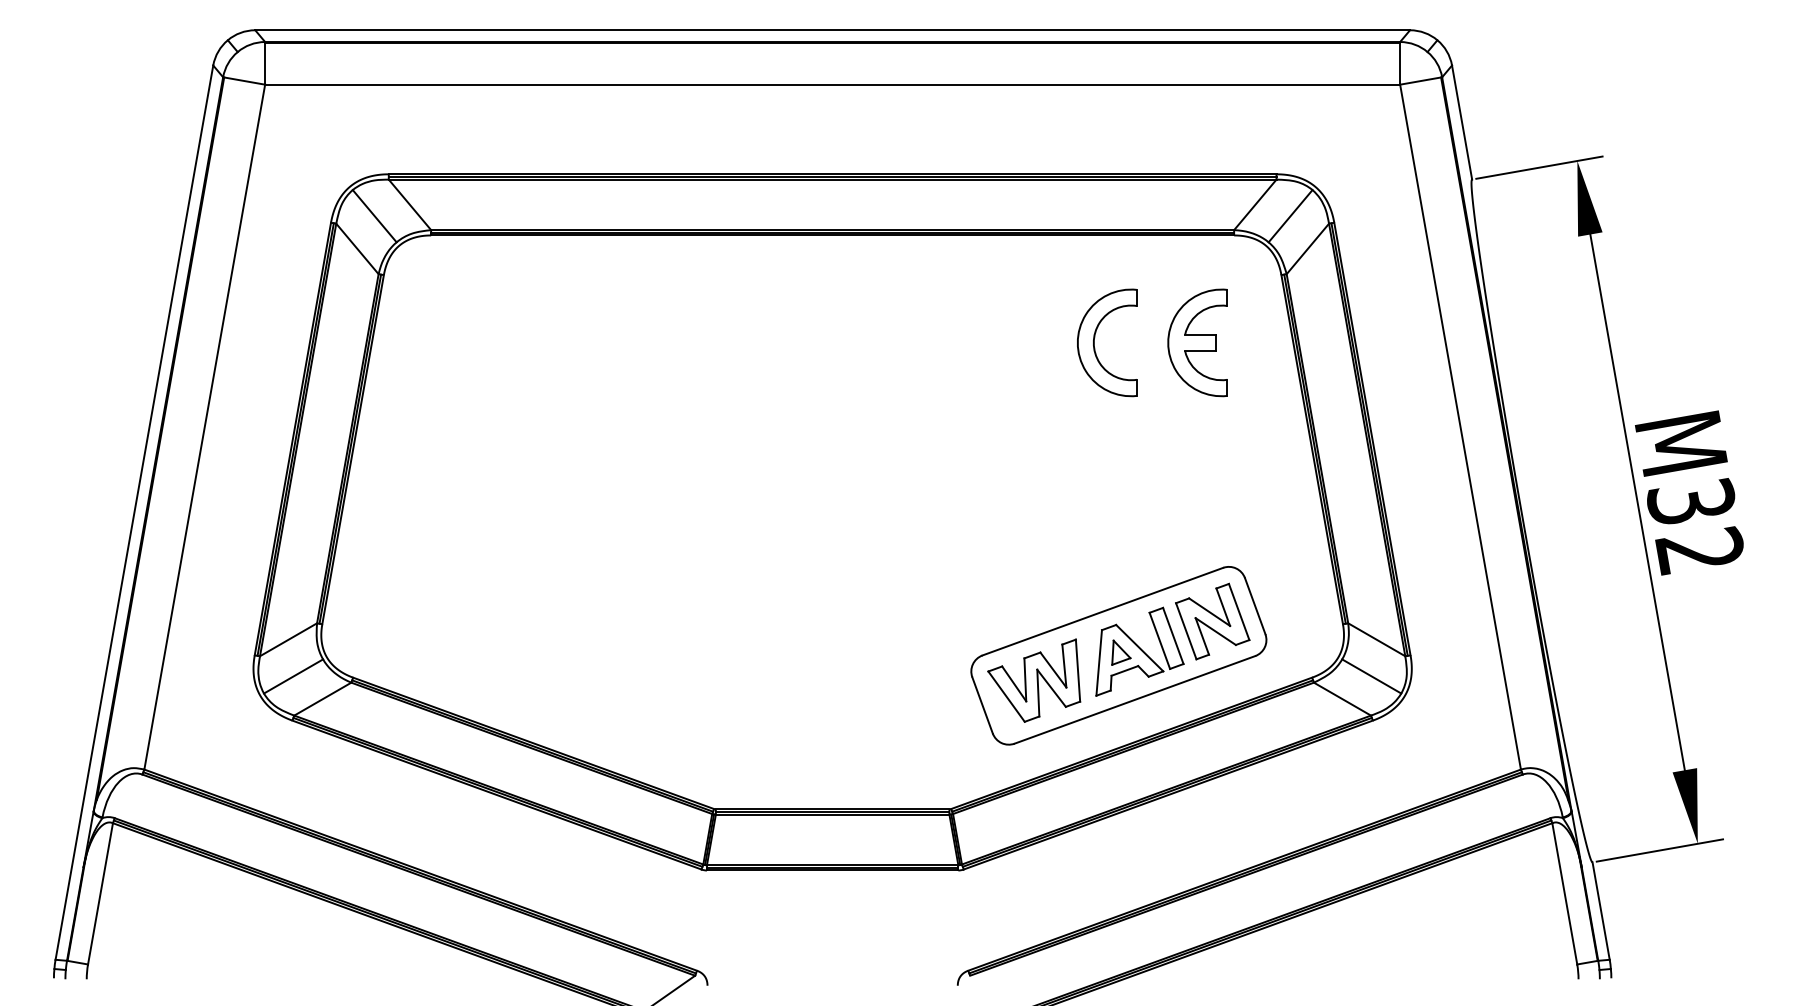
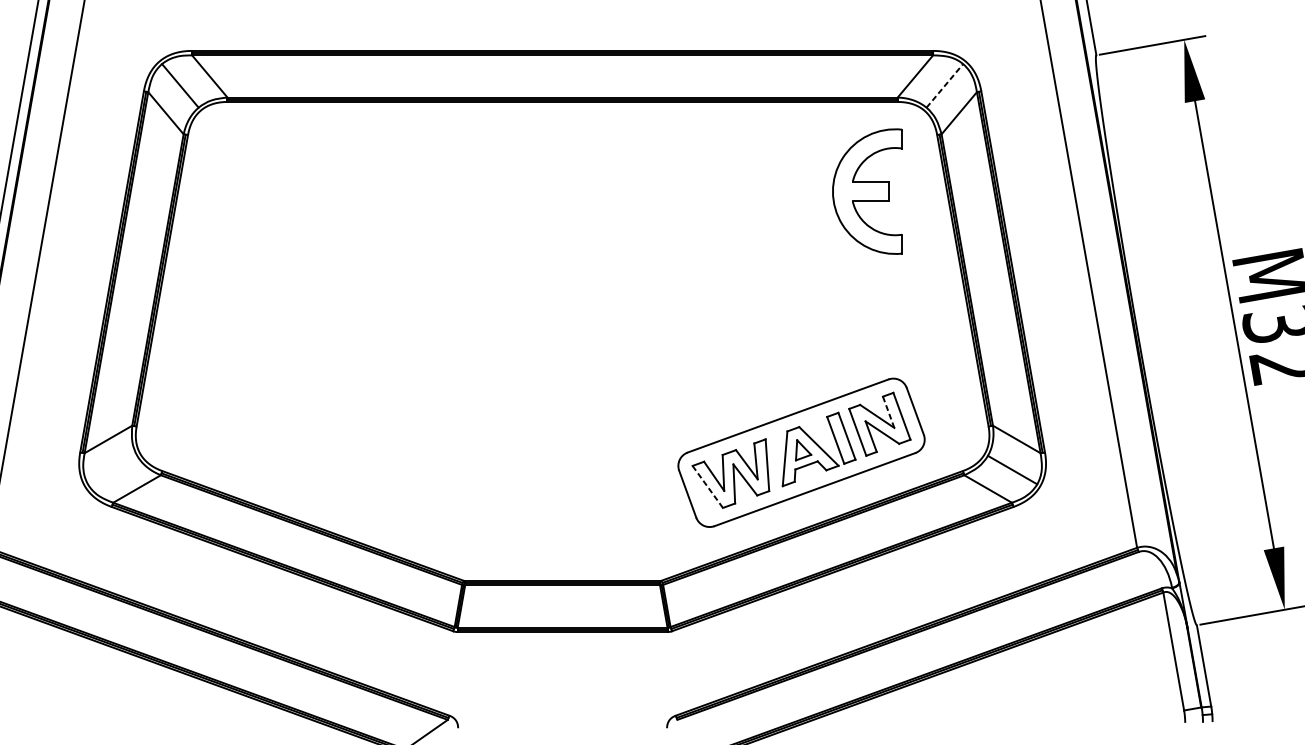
line: (1290, 215) -> (944, 85), solid -> dashed
part: (1095, 337) -> (782, 187), removed
part: (1197, 342) -> (867, 191), size x1.4
line: (1223, 607) -> (888, 412), solid -> dashed
line: (293, 676) -> (112, 470), removed
line: (1006, 697) -> (707, 487), solid -> dashed

